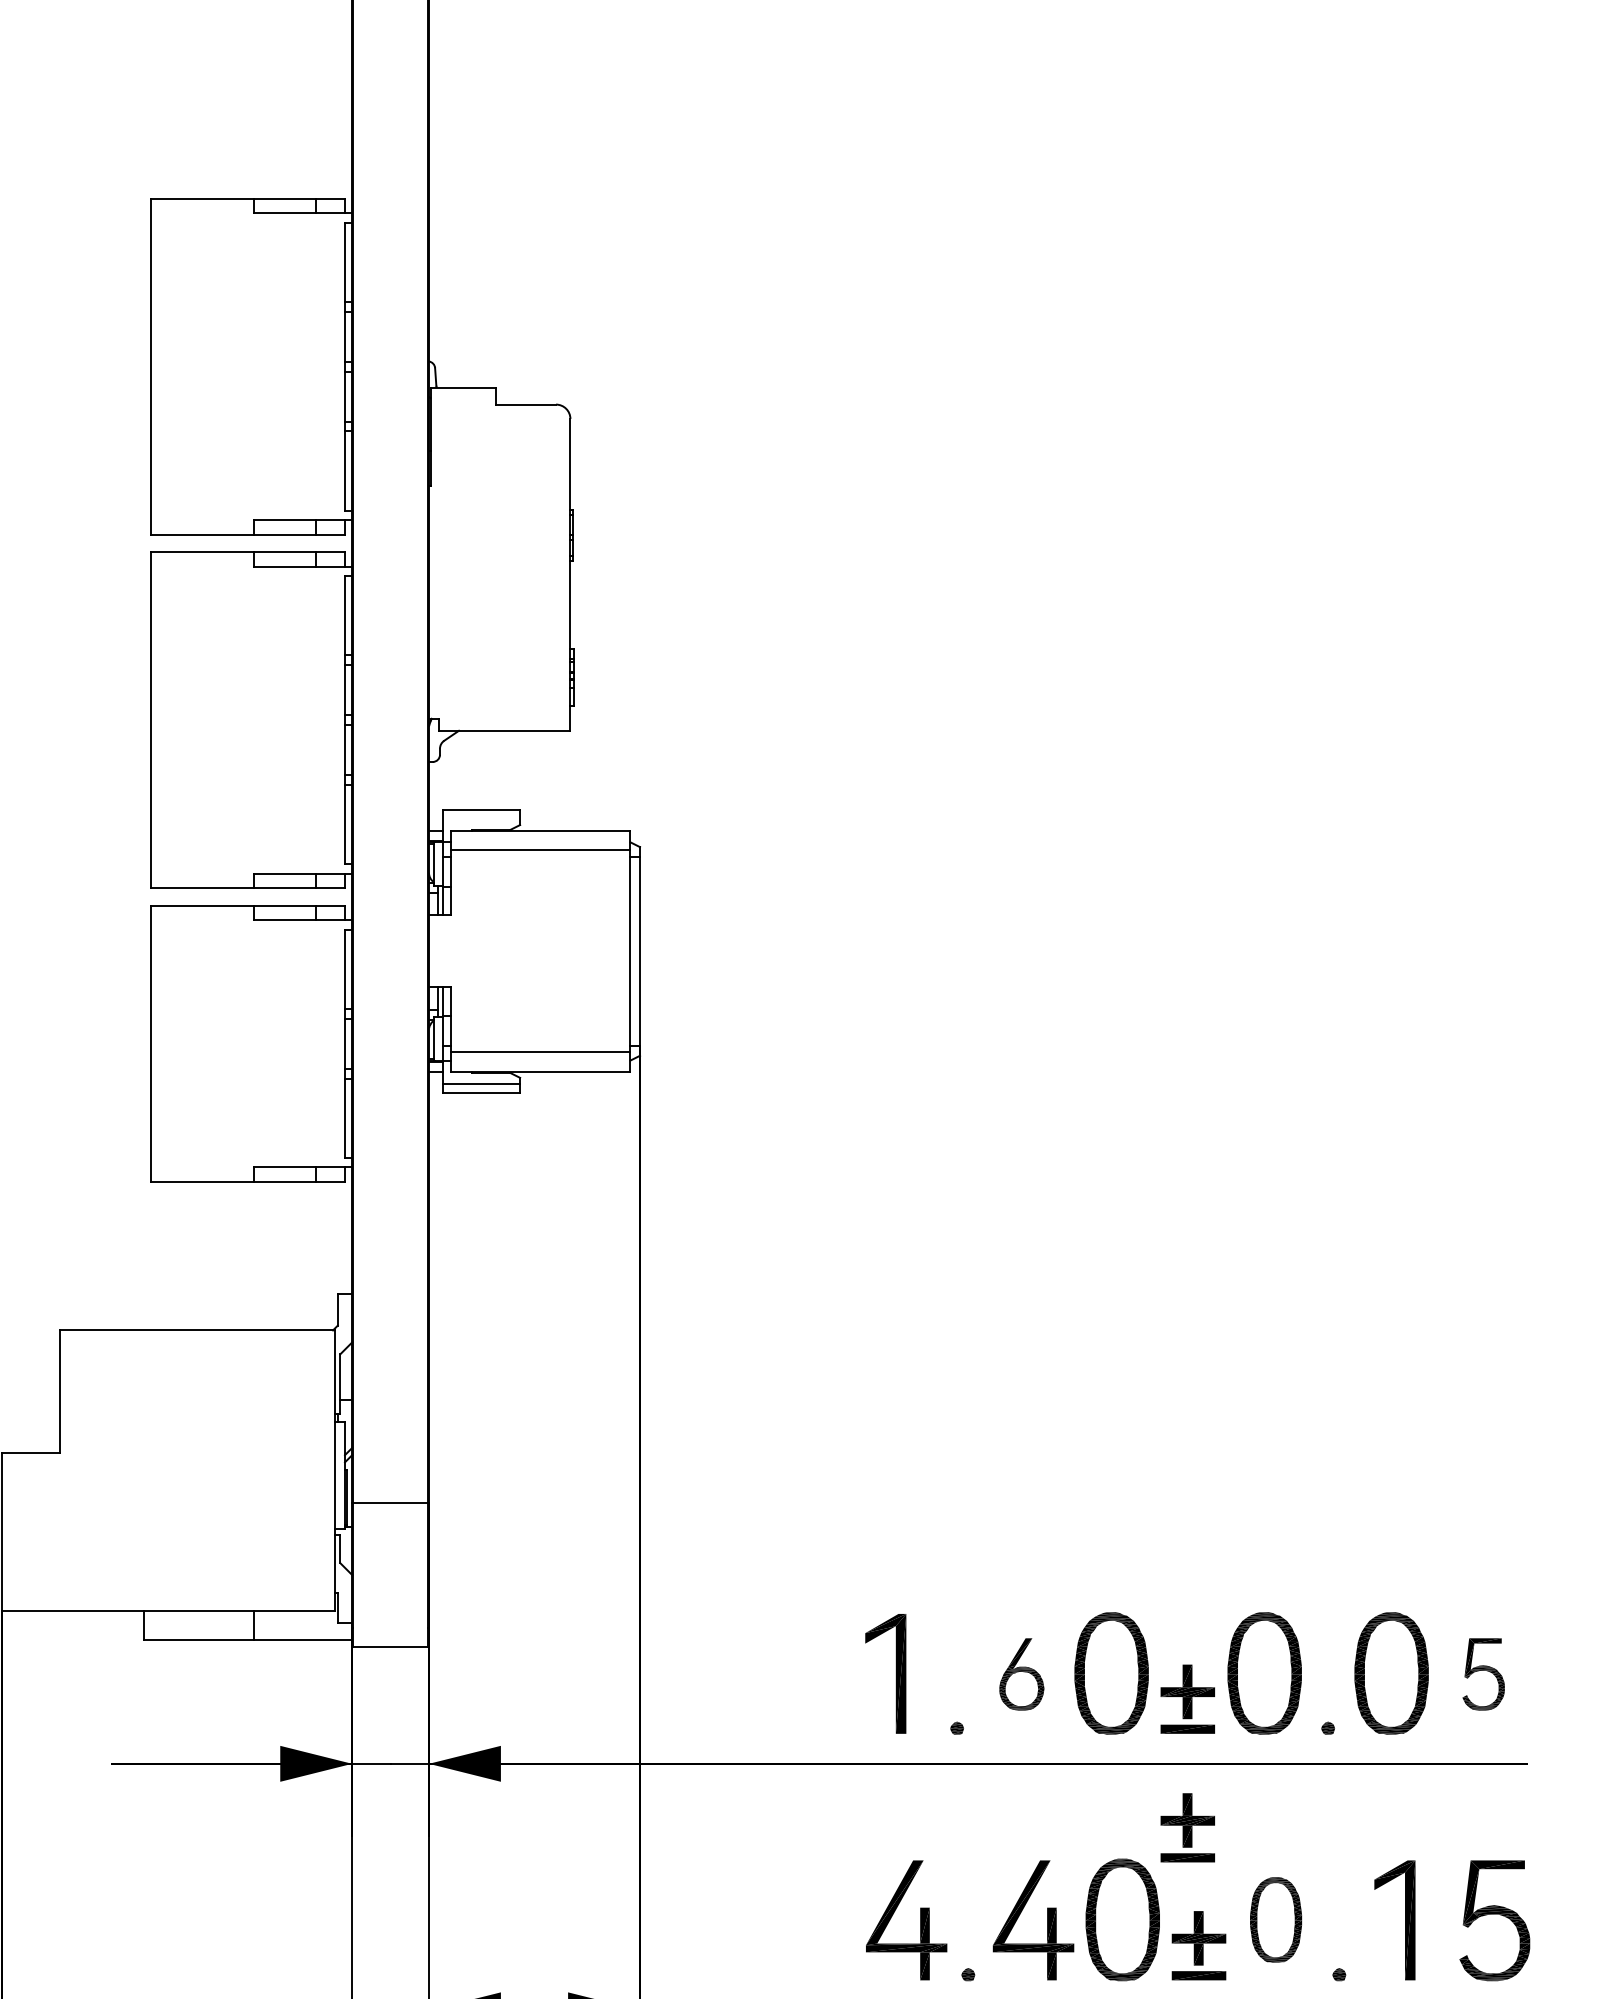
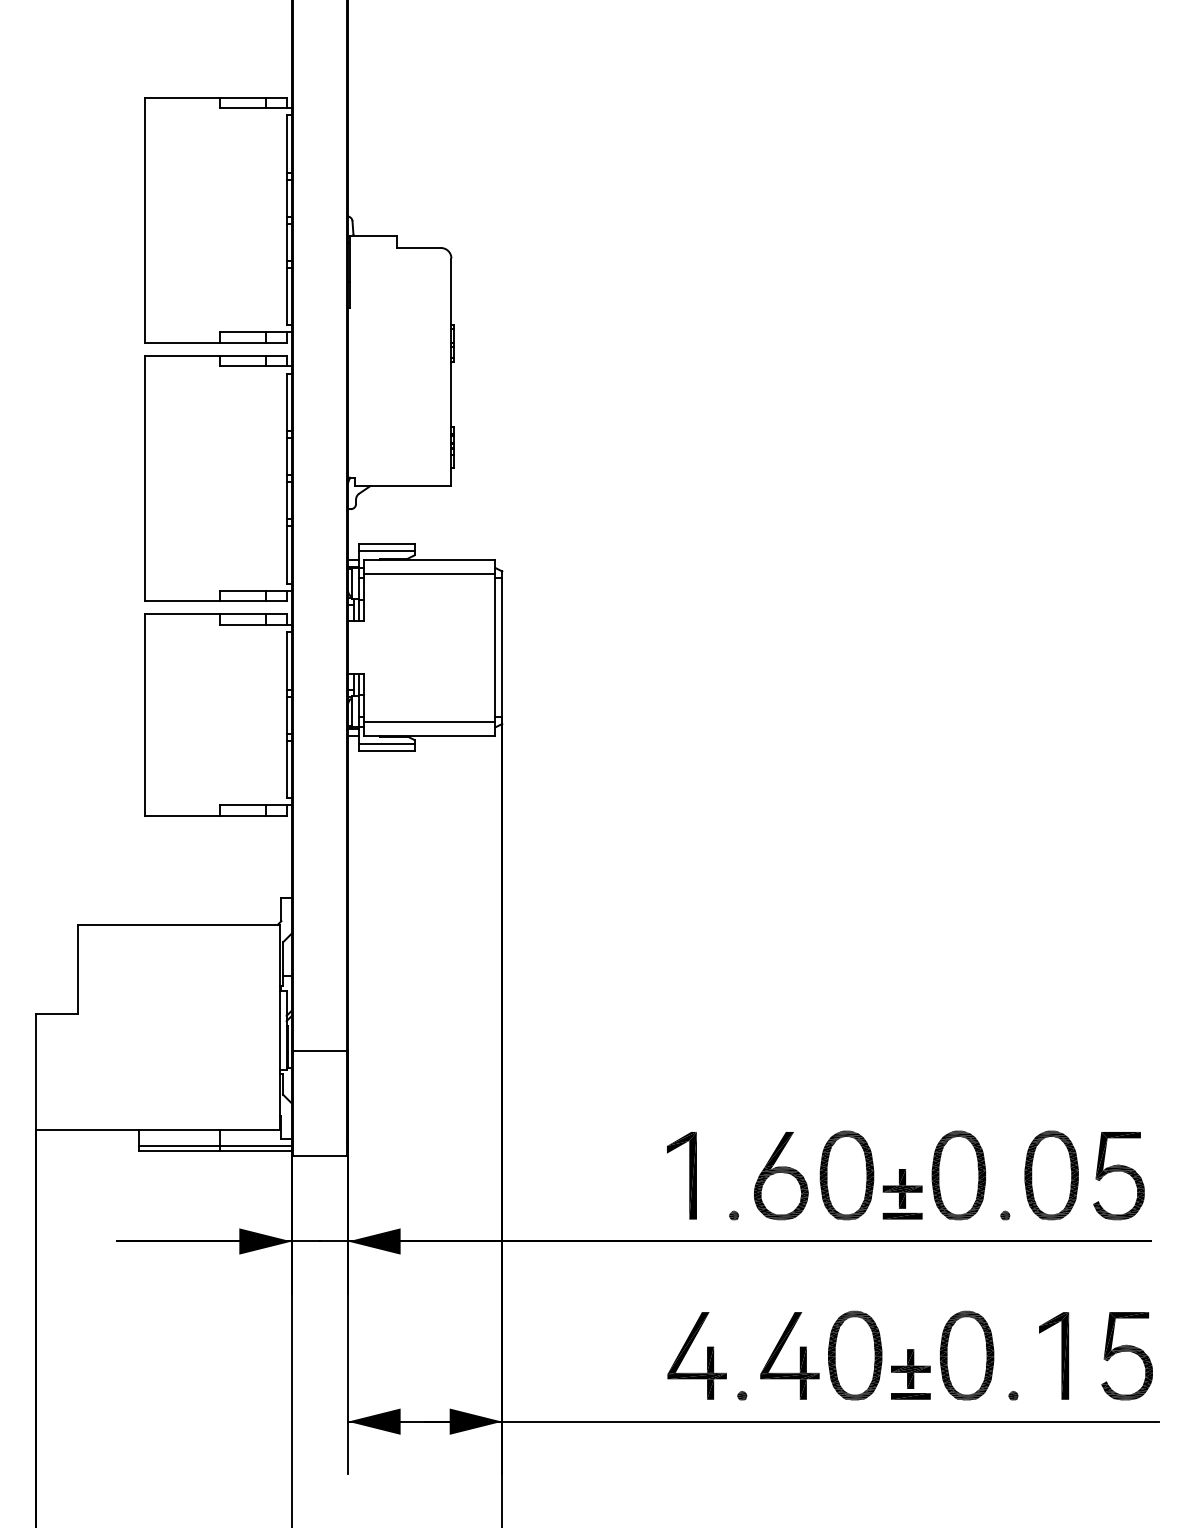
line: (481, 819) -> (386, 551), added
line: (247, 1632) -> (215, 1145), added
part: (1022, 1674) -> (781, 1176), size x1.67
part: (1483, 1674) -> (1118, 1176), size x1.67
part: (1187, 1828) -> (902, 1288), removed
part: (1276, 1919) -> (967, 1355), size x1.43

